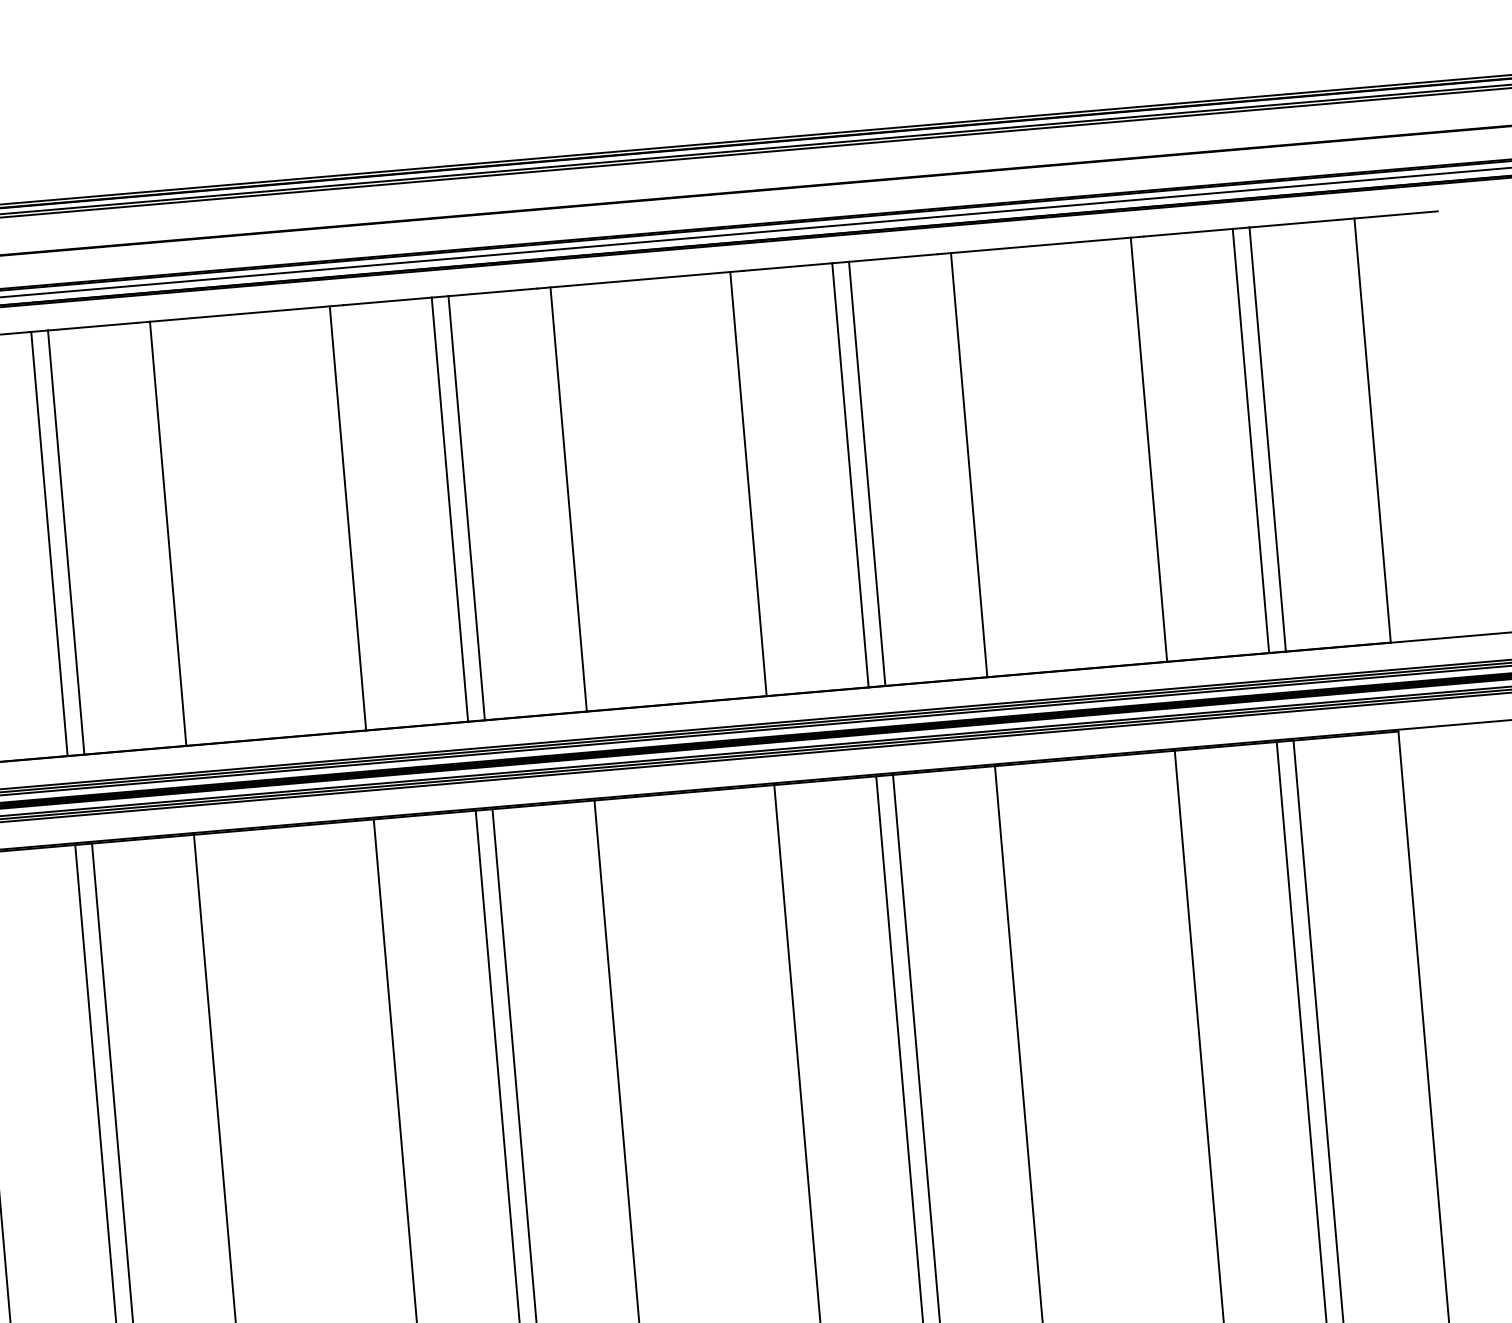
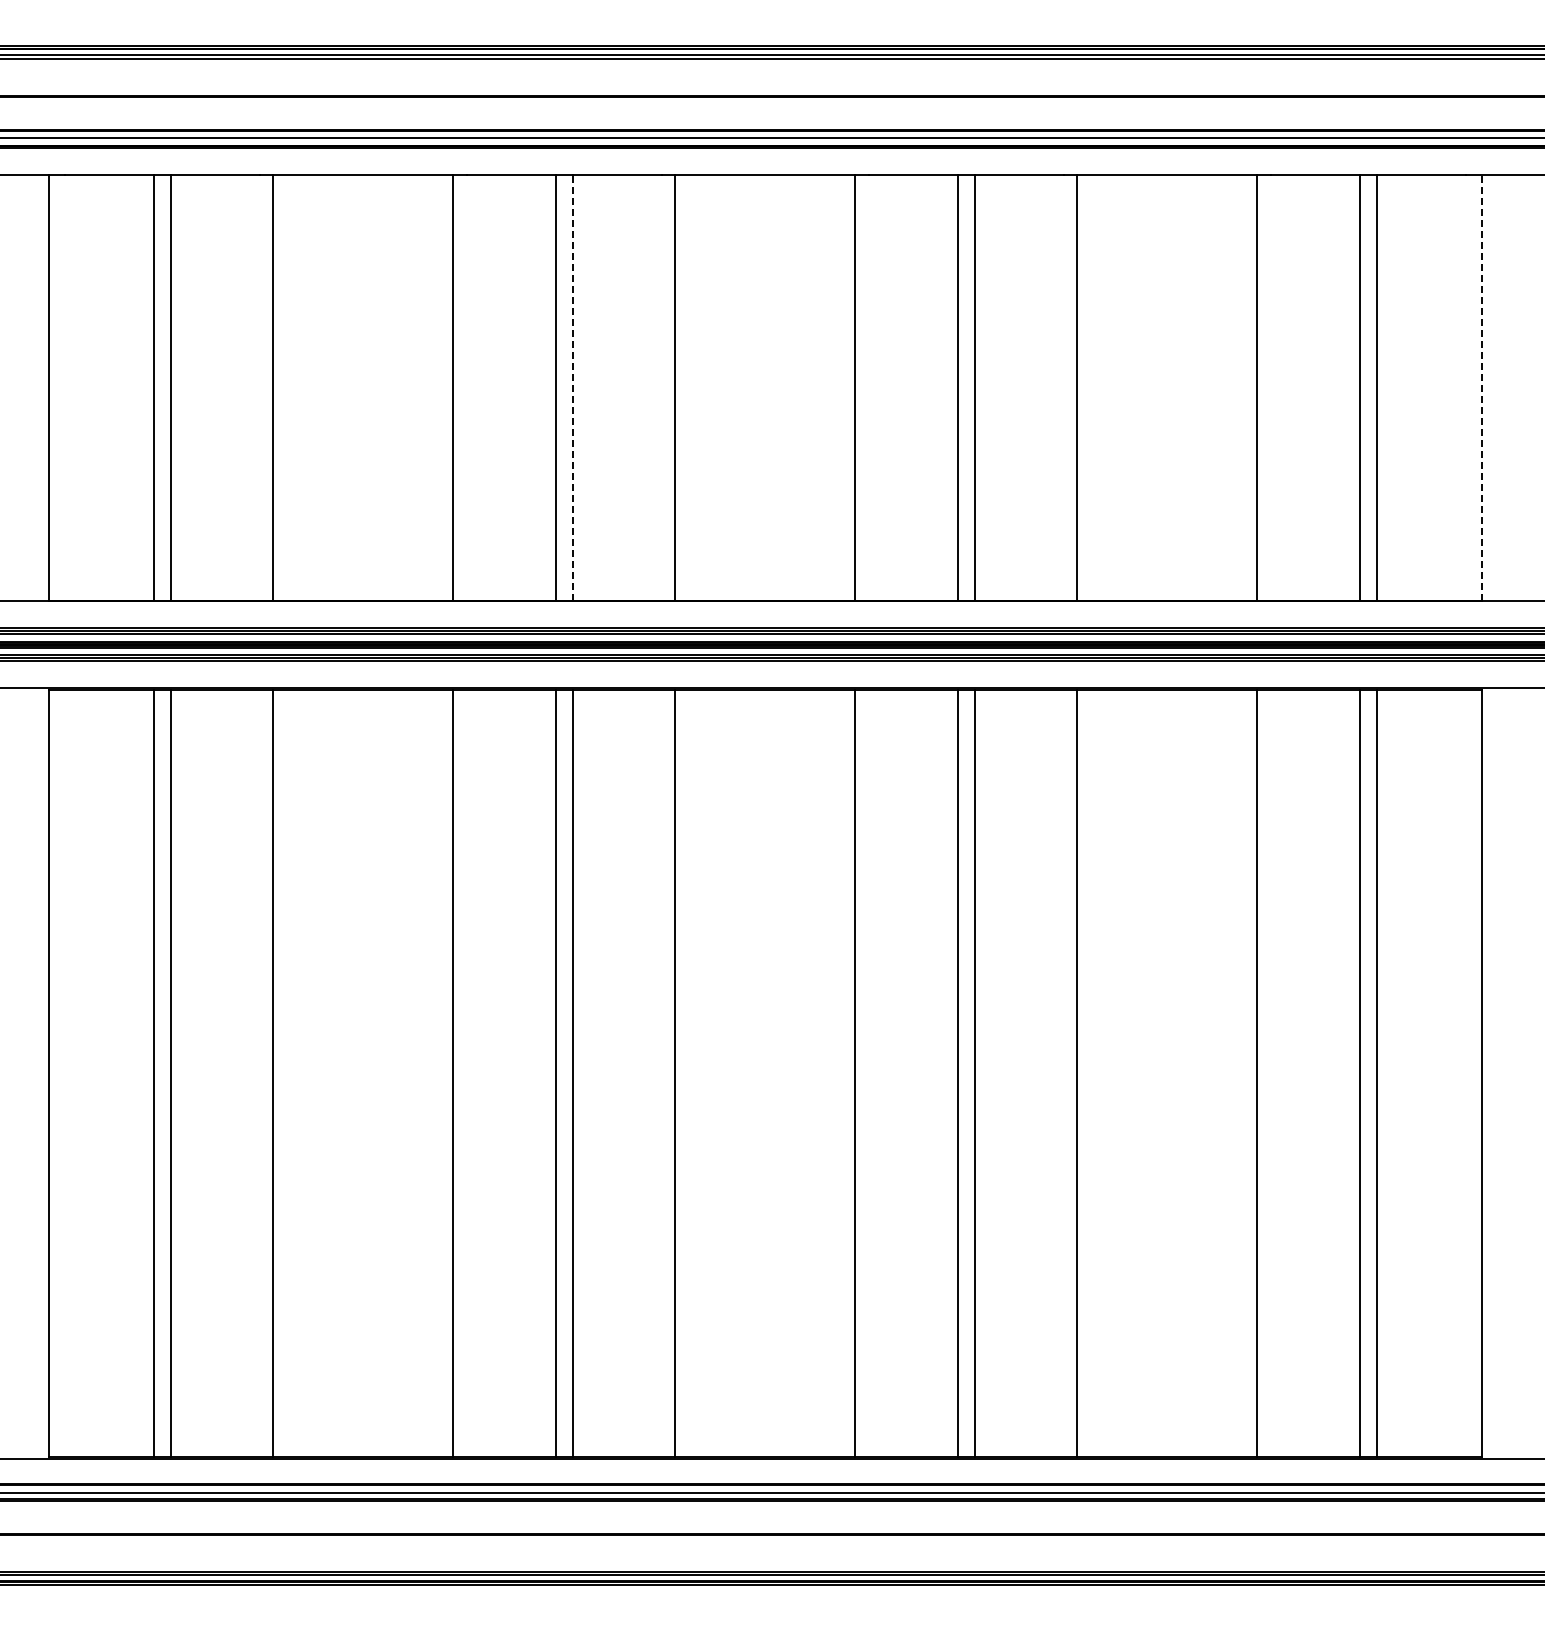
line: (1372, 431) -> (1481, 388), solid -> dashed
line: (466, 508) -> (572, 388), solid -> dashed

